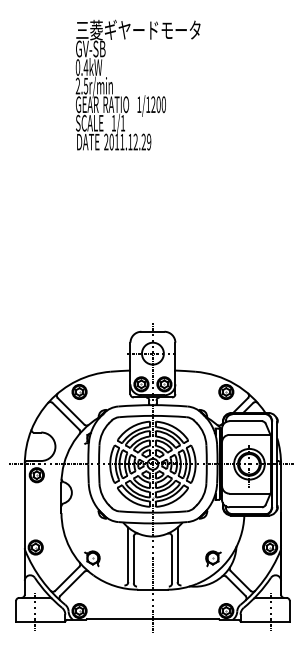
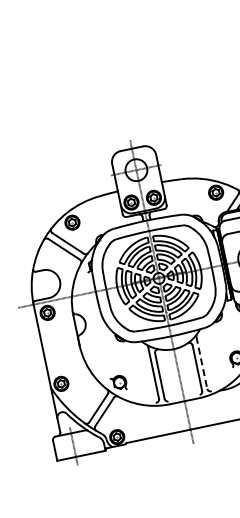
line: (177, 555) -> (201, 362), solid -> dashed

